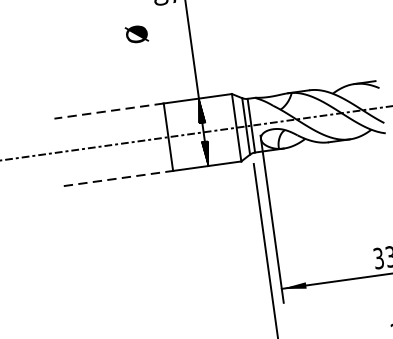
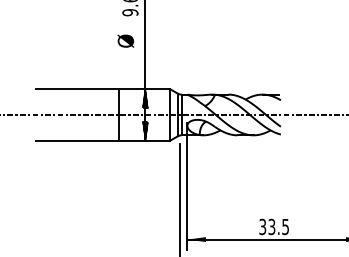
text: (136, 33) -> (125, 40), moved
line: (108, 111) -> (76, 89), dashed -> solid
line: (118, 178) -> (77, 140), dashed -> solid

